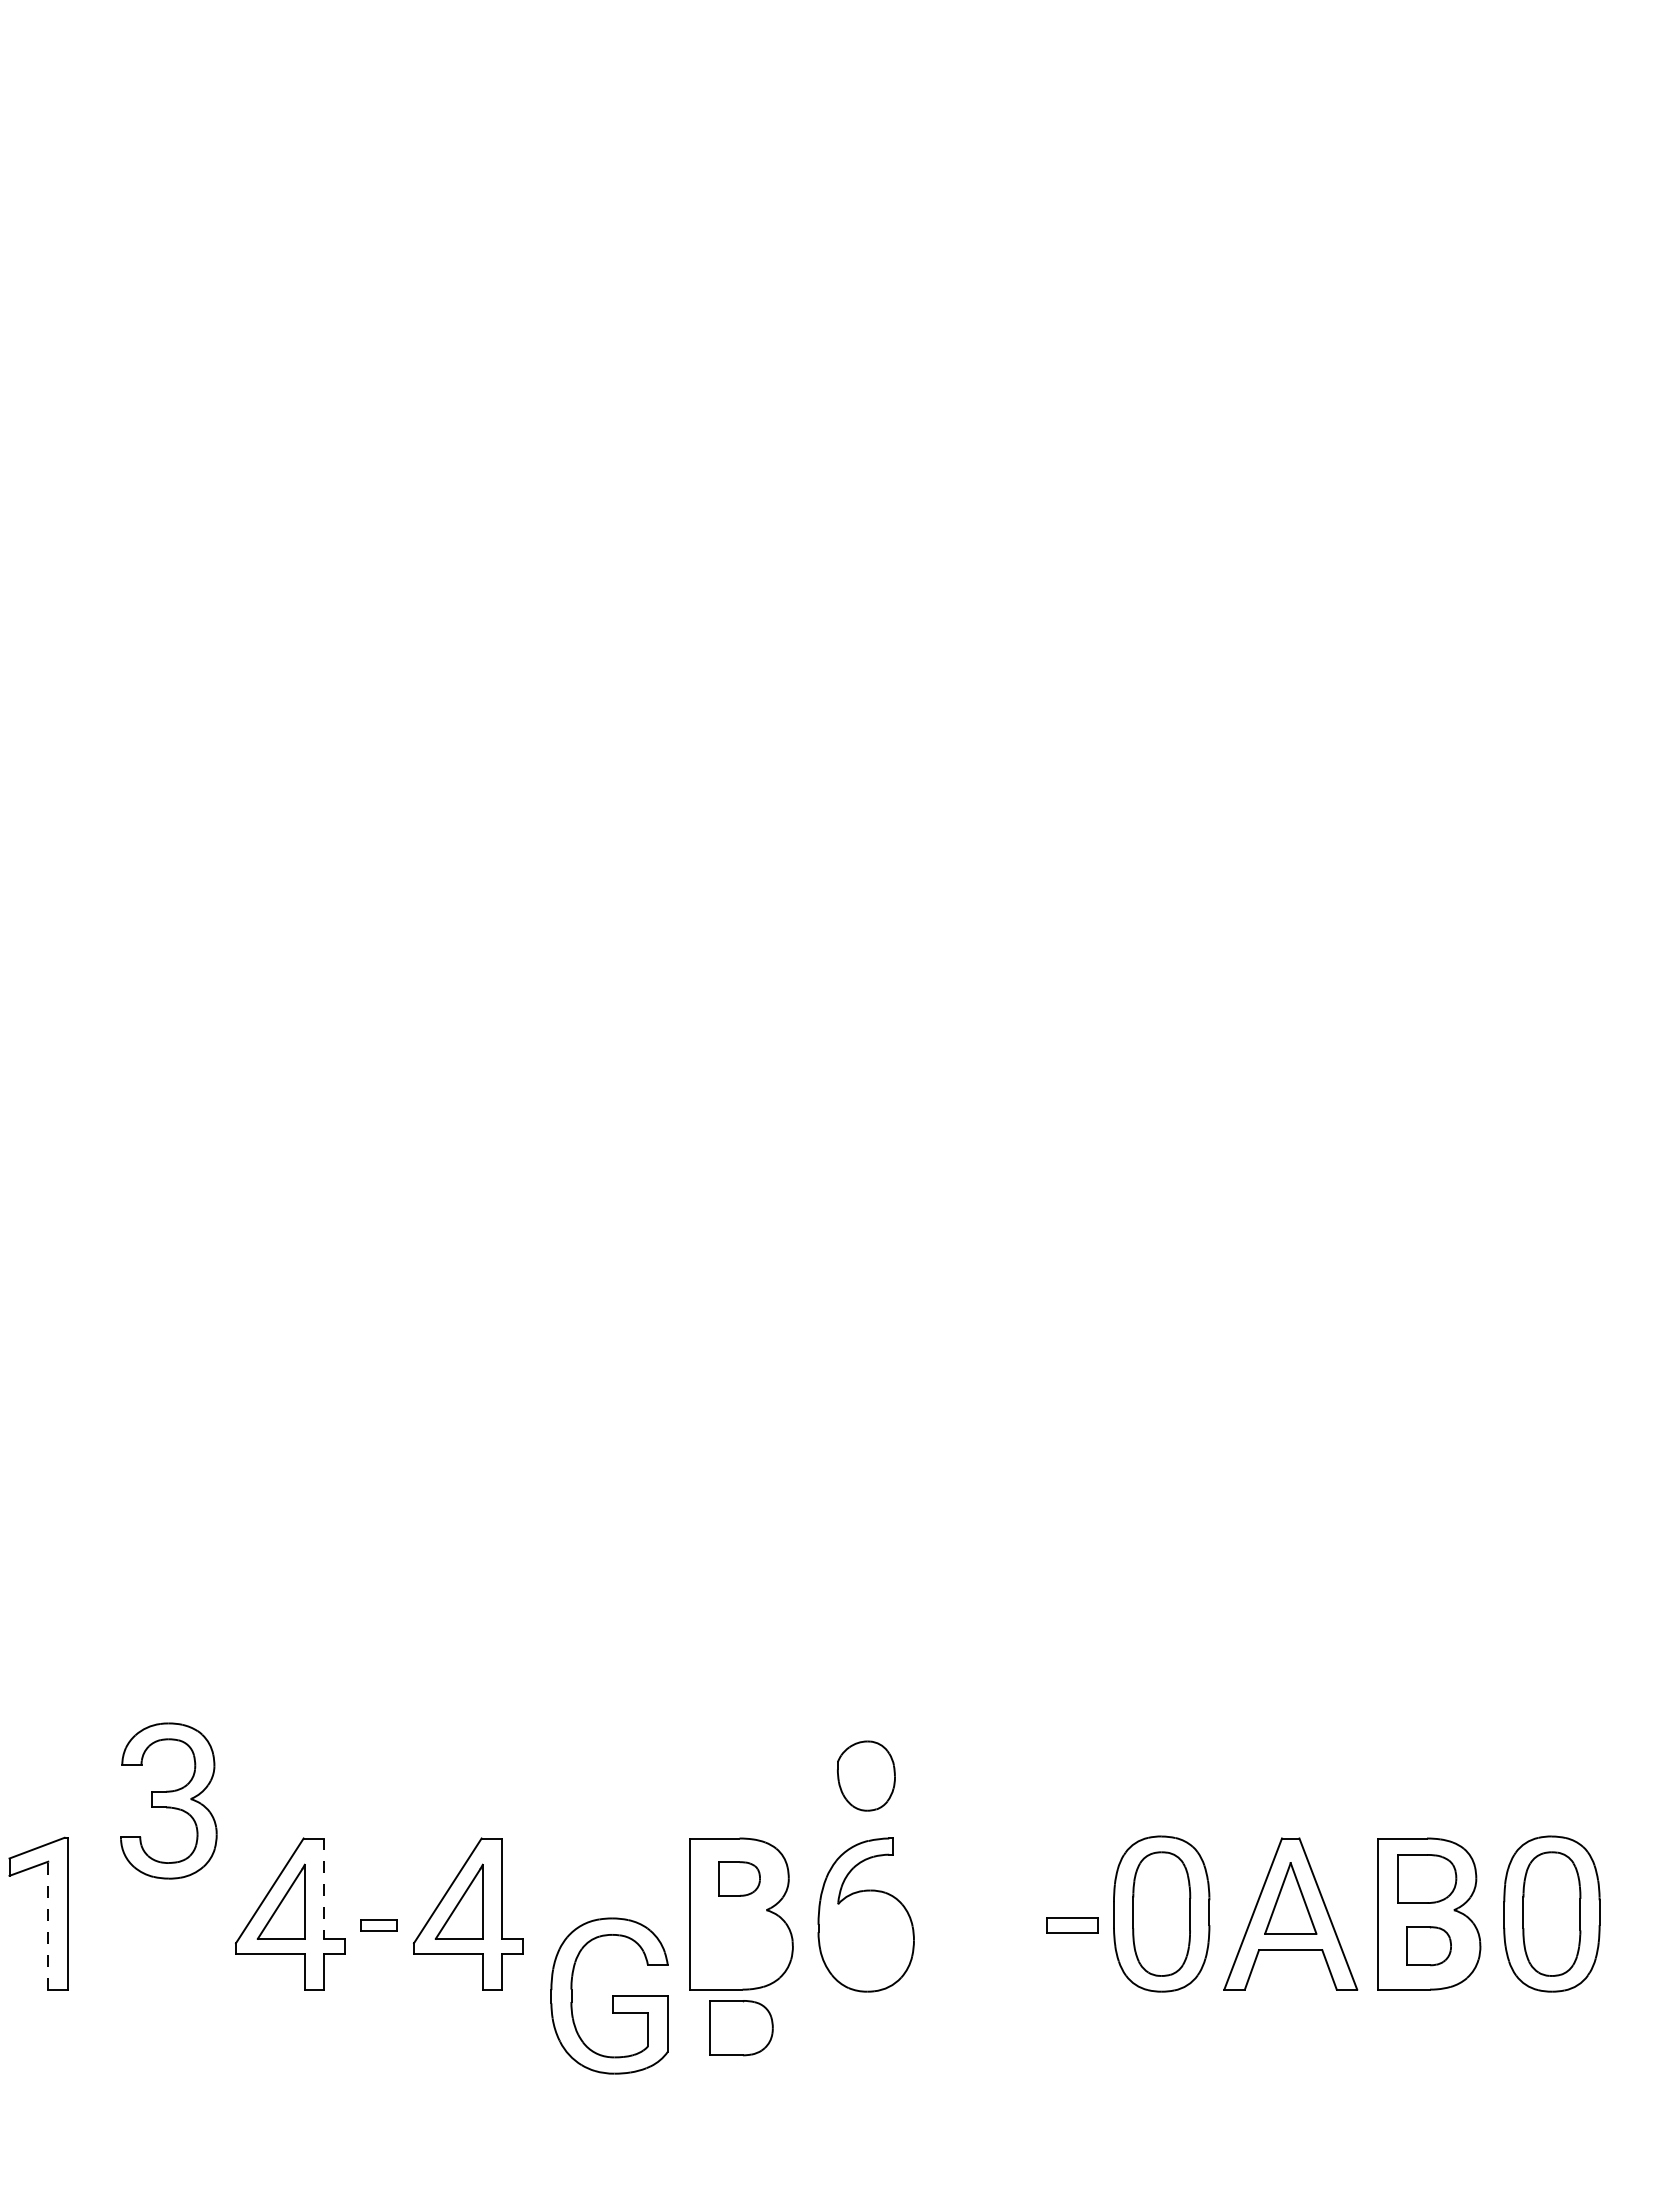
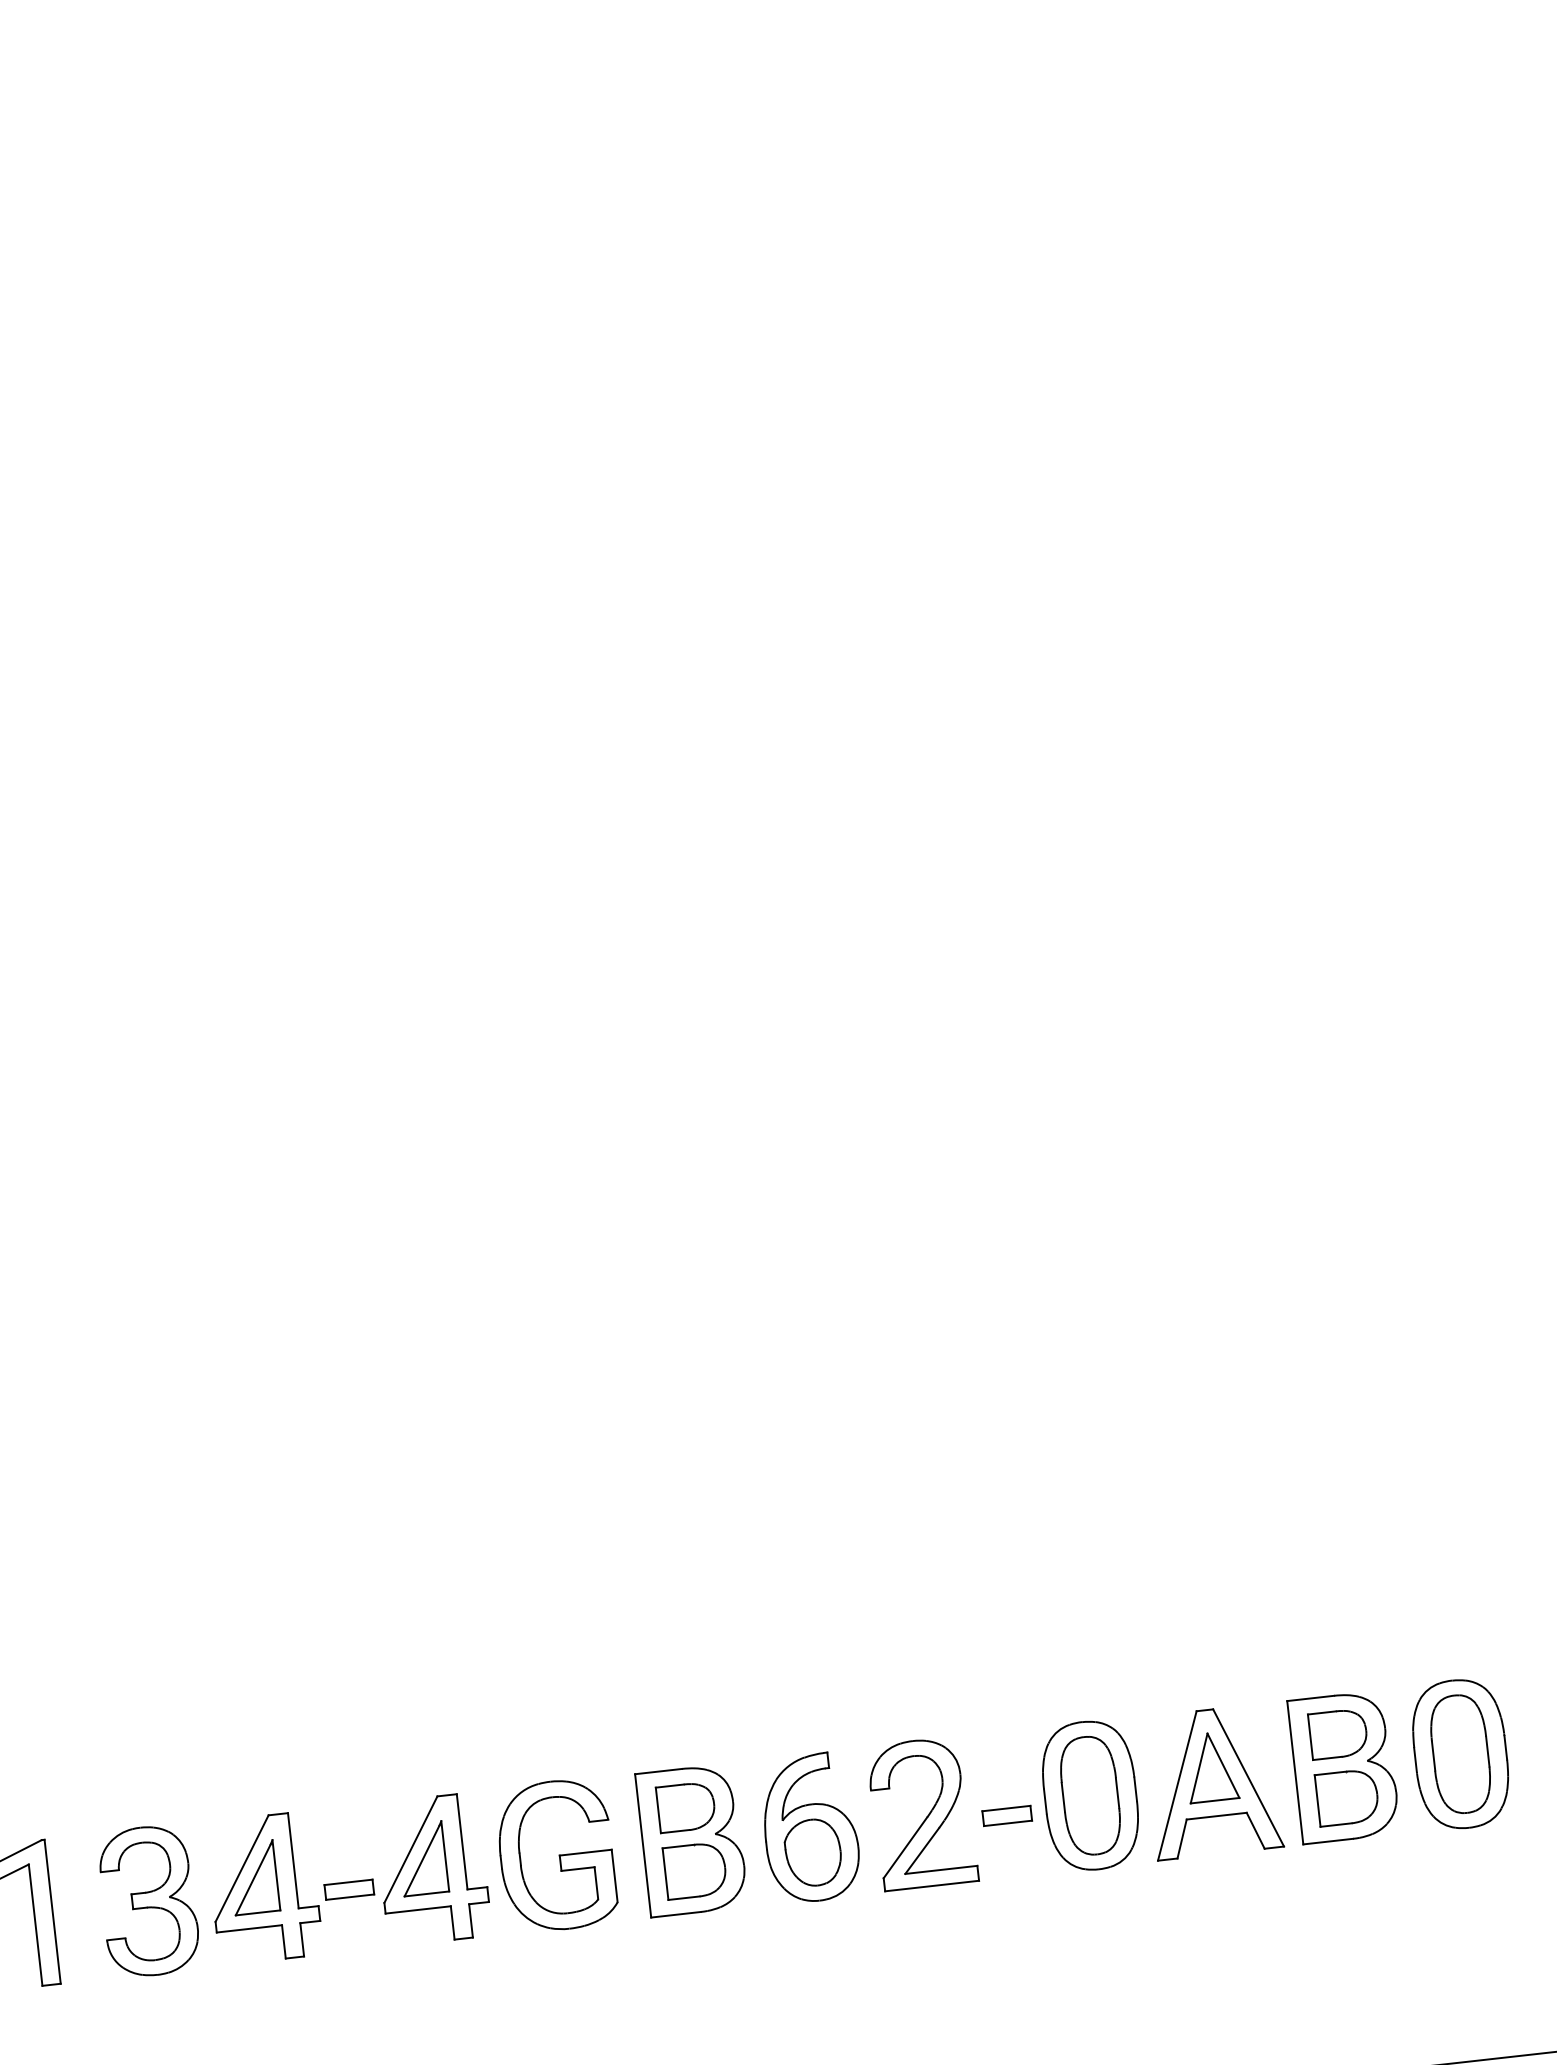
part: (866, 1775) -> (813, 1852), moved
part: (168, 1800) -> (148, 1900), moved
part: (739, 1878) -> (686, 1806), size x1.43
line: (324, 1889) -> (293, 1861), dashed -> solid
part: (984, 1912) -> (922, 1813), added
line: (48, 1925) -> (35, 1924), dashed -> solid
part: (378, 1925) -> (348, 1889), size x1.43
part: (1429, 1946) -> (1348, 1797), size x1.43
part: (609, 1995) -> (556, 1855), moved
part: (741, 2028) -> (695, 1871), moved

